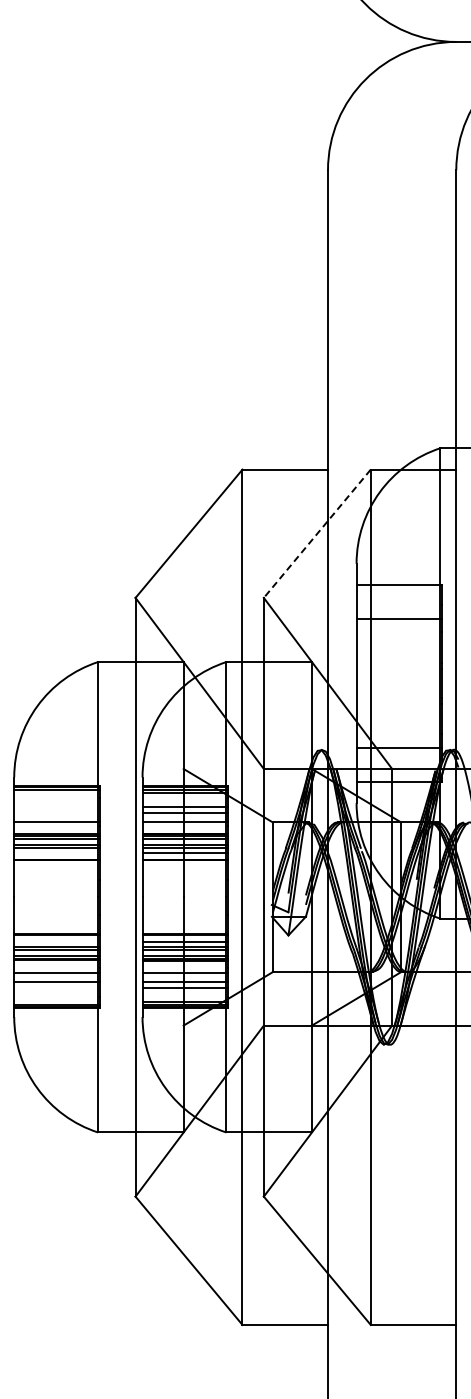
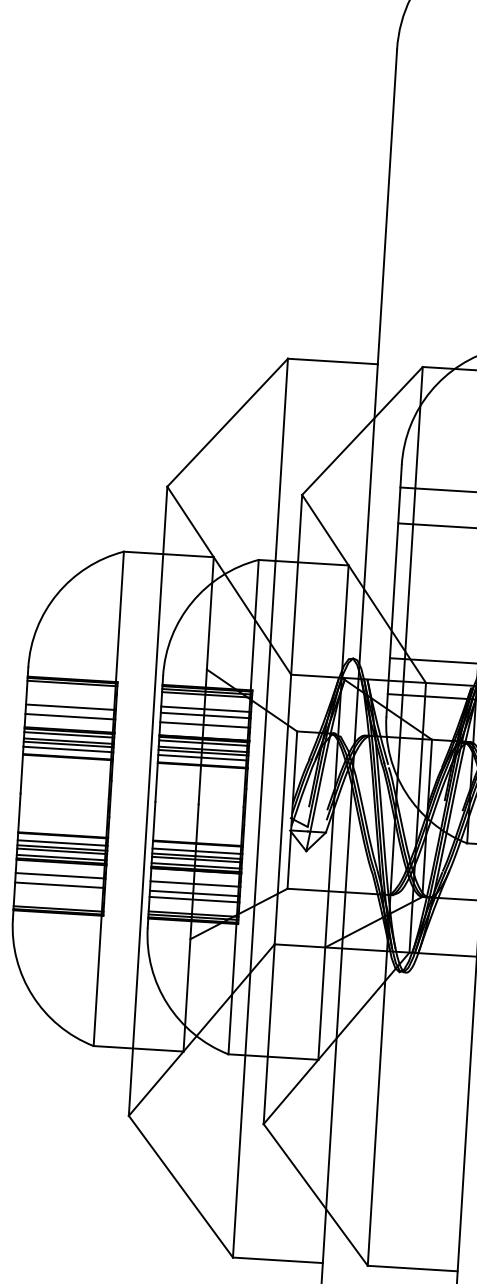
line: (317, 533) -> (362, 430), dashed -> solid
line: (56, 812) -> (70, 707), added
line: (56, 852) -> (67, 749), added
line: (56, 941) -> (62, 842), added

